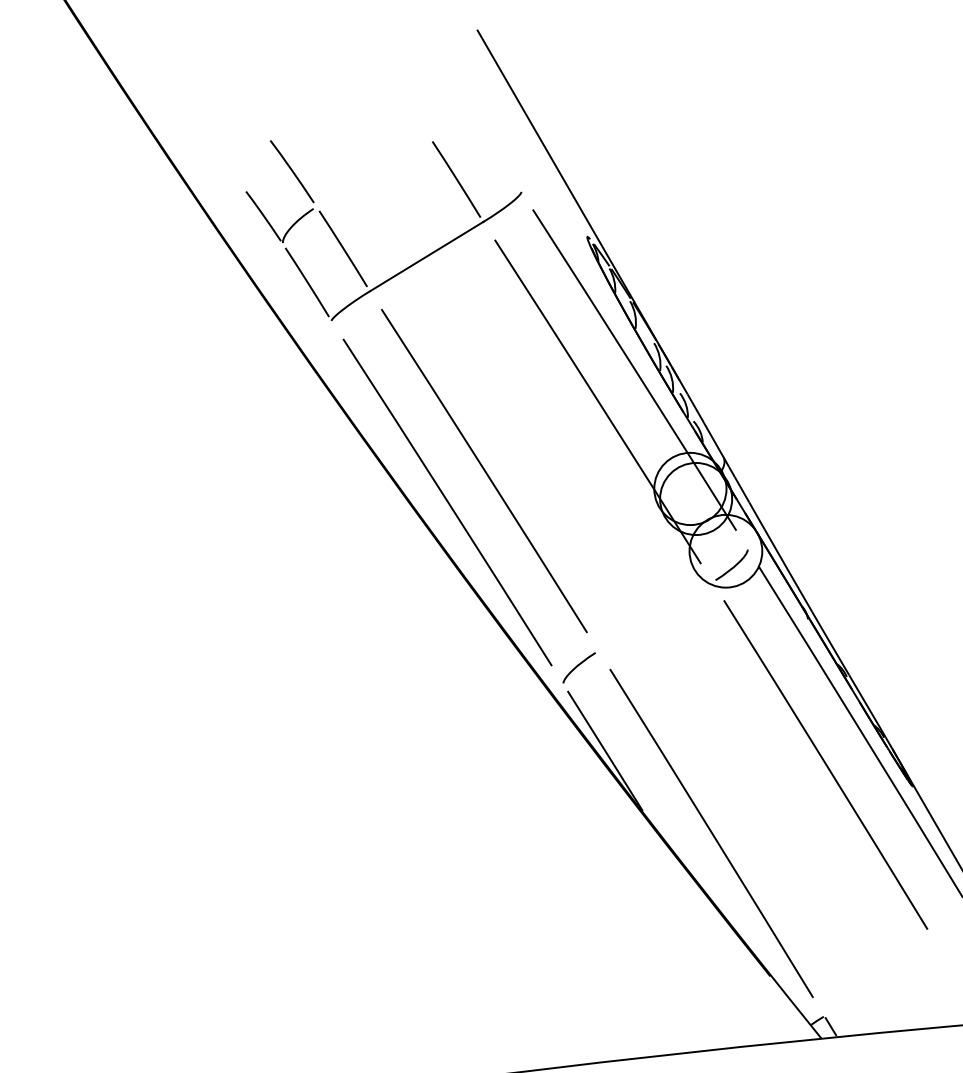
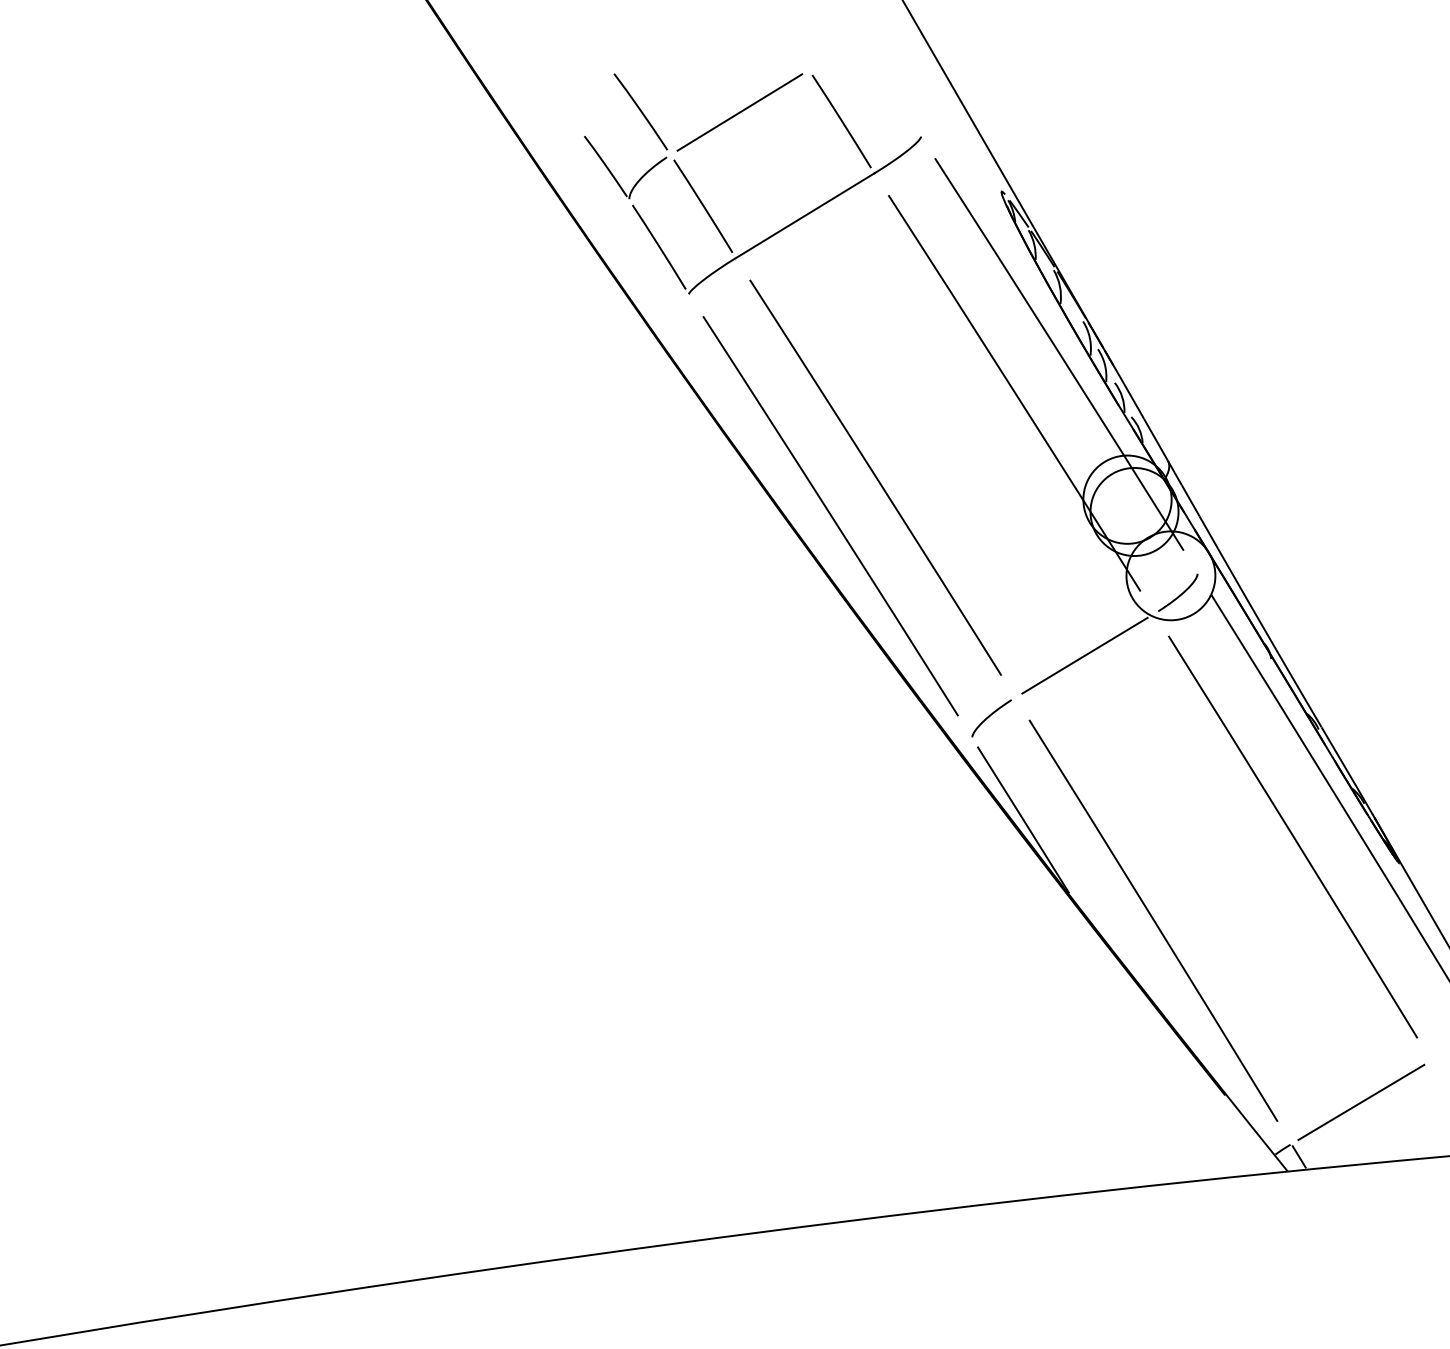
line: (372, 172) -> (739, 112), added
line: (655, 616) -> (1084, 655), added
line: (881, 982) -> (1361, 1102), added

